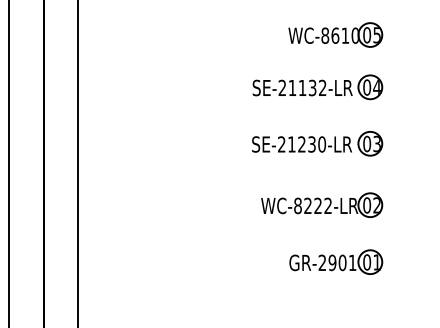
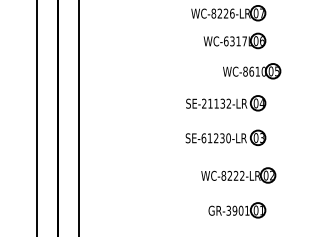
part: (336, 35) -> (252, 71), moved
text: (281, 144) -> (203, 138), SE-21230-LR -> SE-61230-LR
part: (321, 205) -> (238, 175), moved
text: (321, 262) -> (228, 210), GR-2901 -> GR-3901

